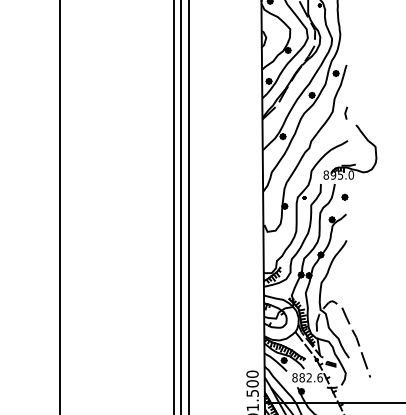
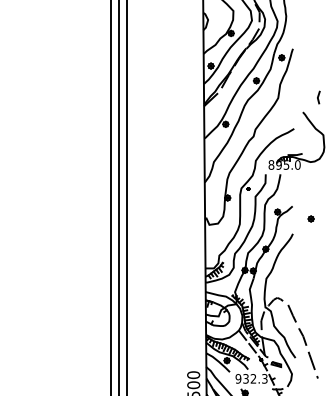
line: (345, 112) -> (318, 96), moved
part: (344, 196) -> (310, 218), moved
text: (307, 377) -> (251, 378), 882.6 -> 932.3

